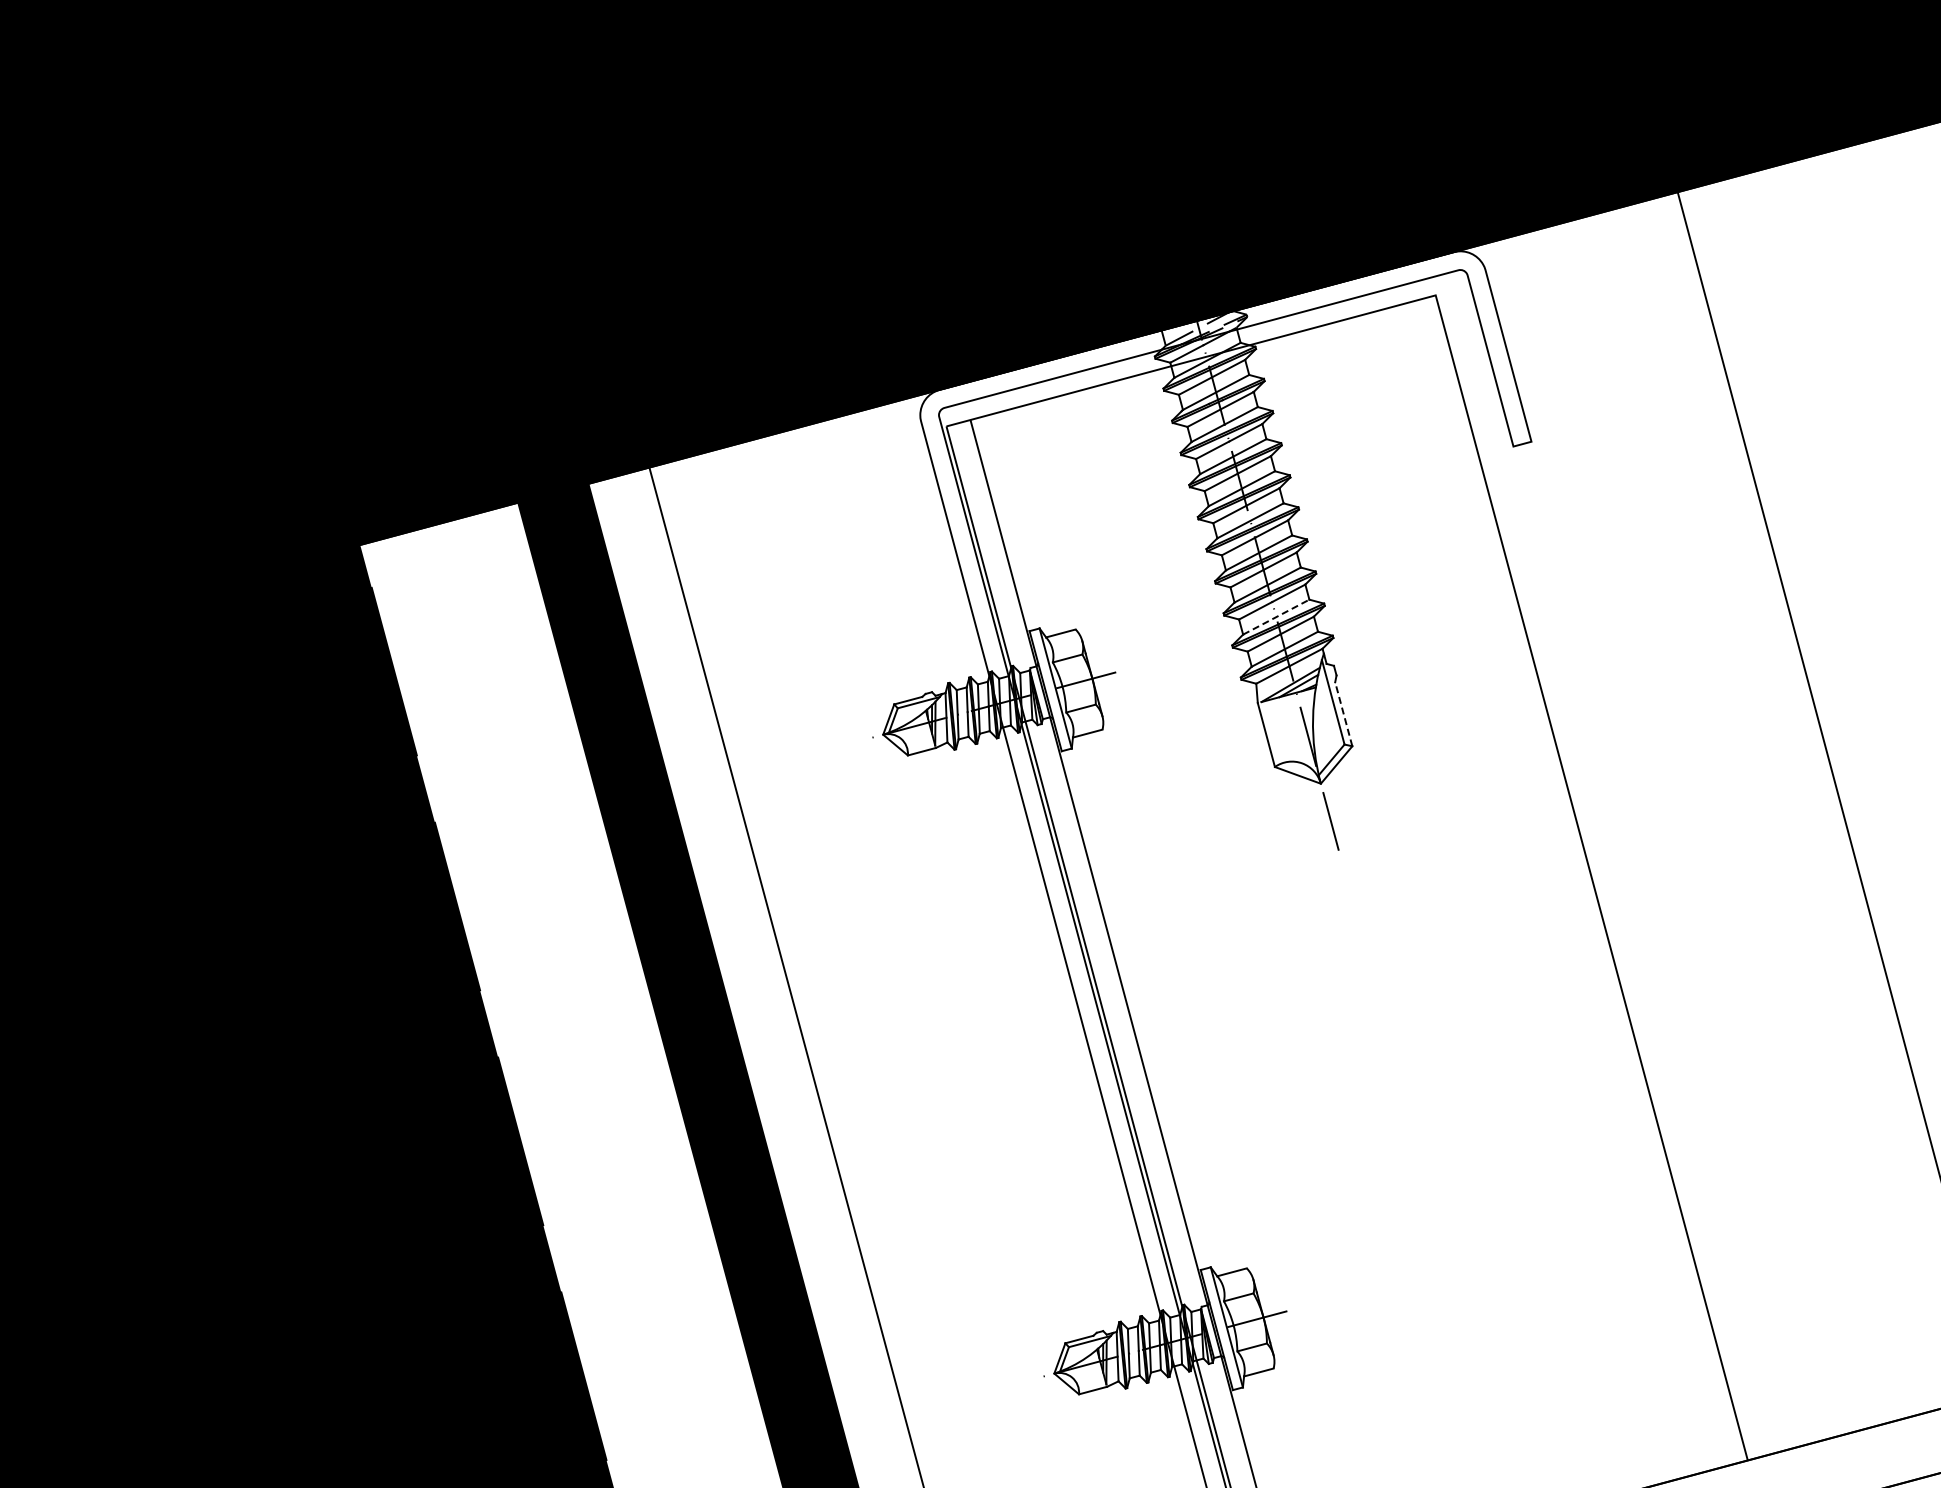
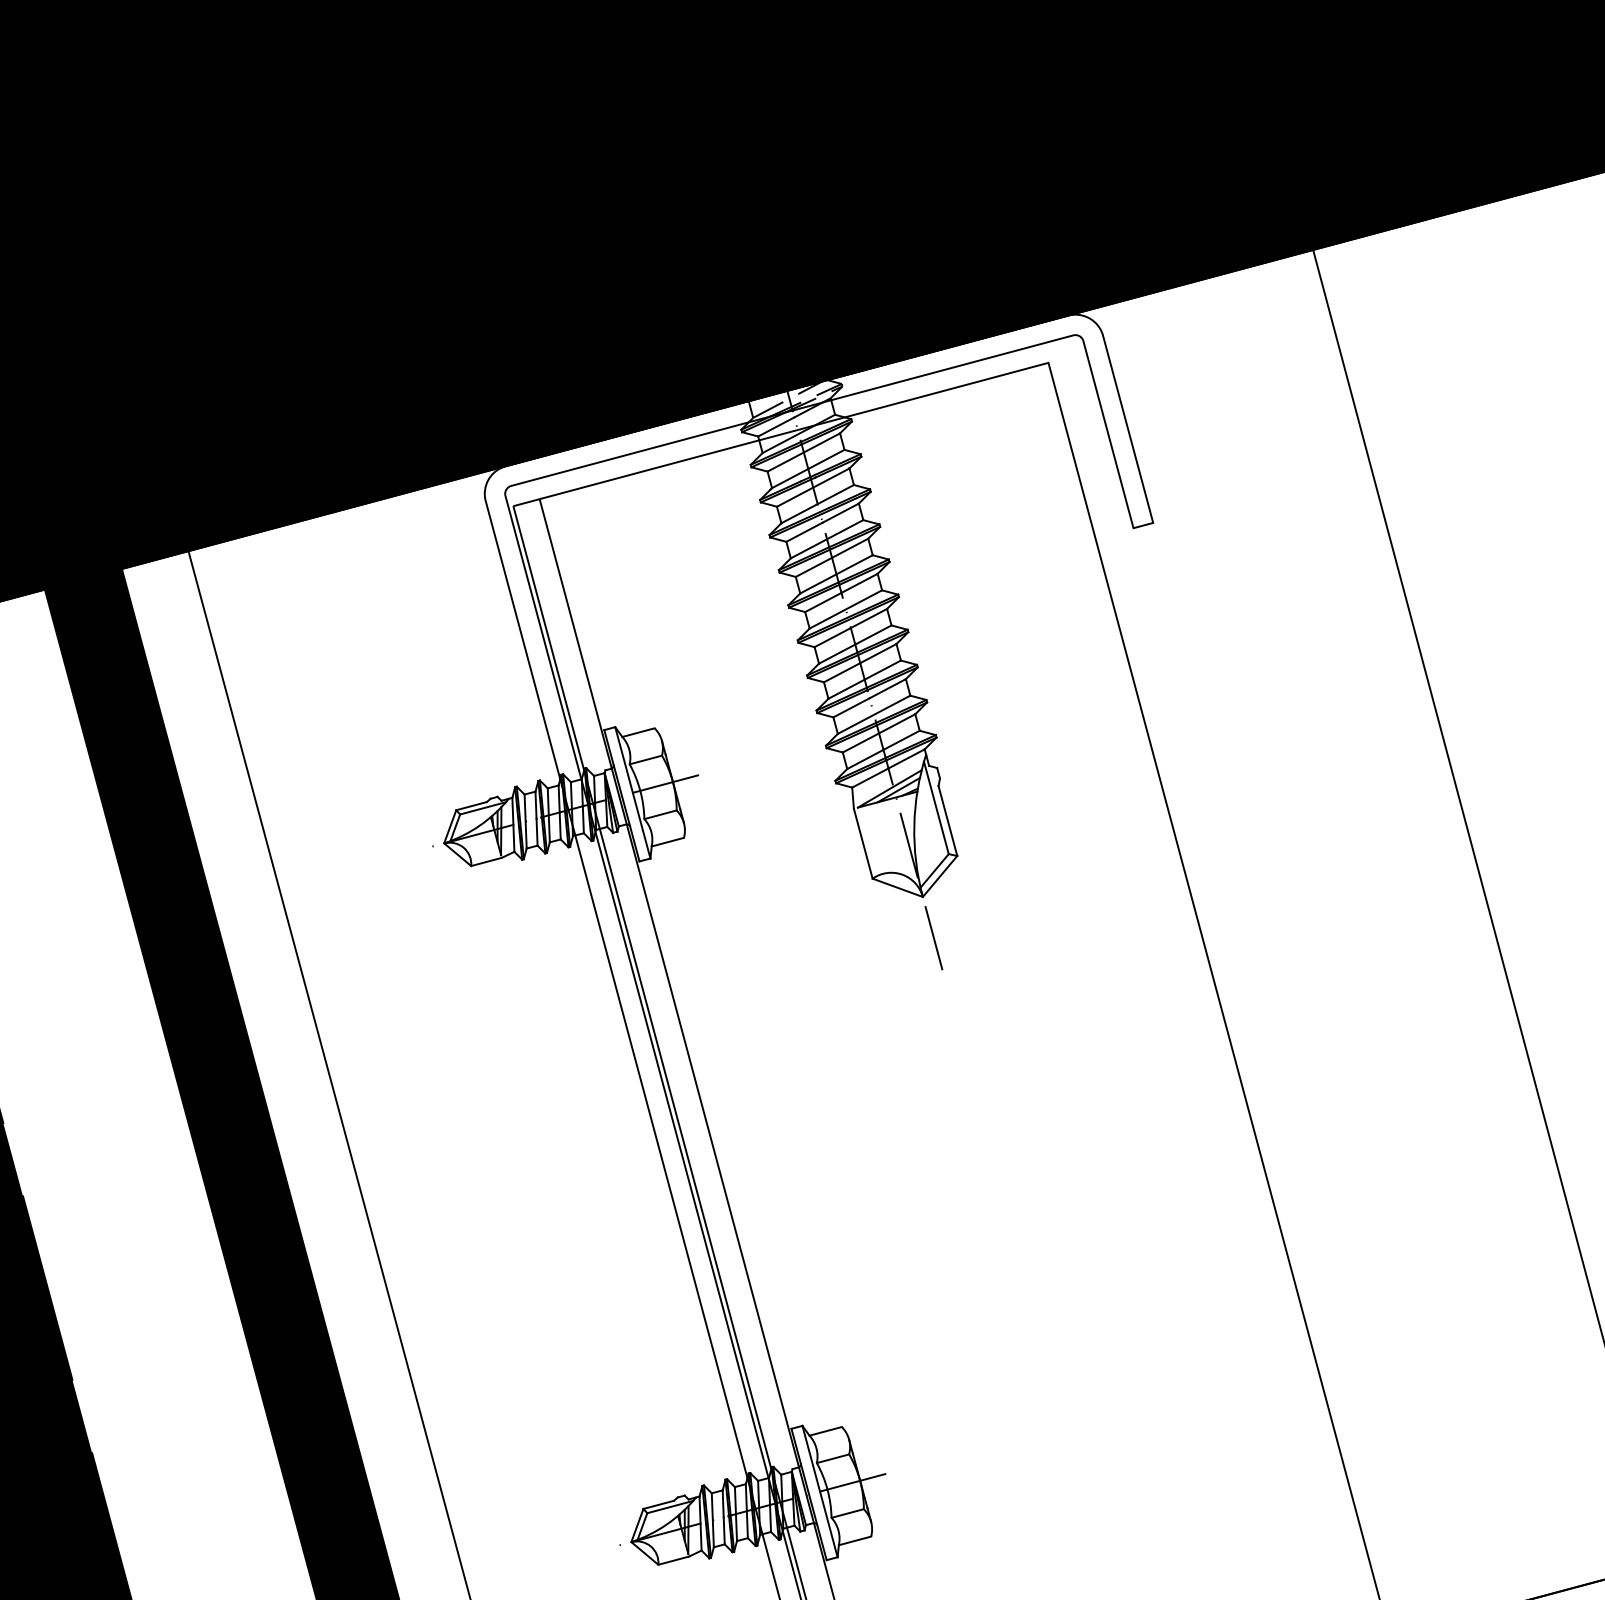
line: (1276, 616) -> (874, 714), dashed -> solid
line: (1343, 713) -> (947, 820), dashed -> solid

